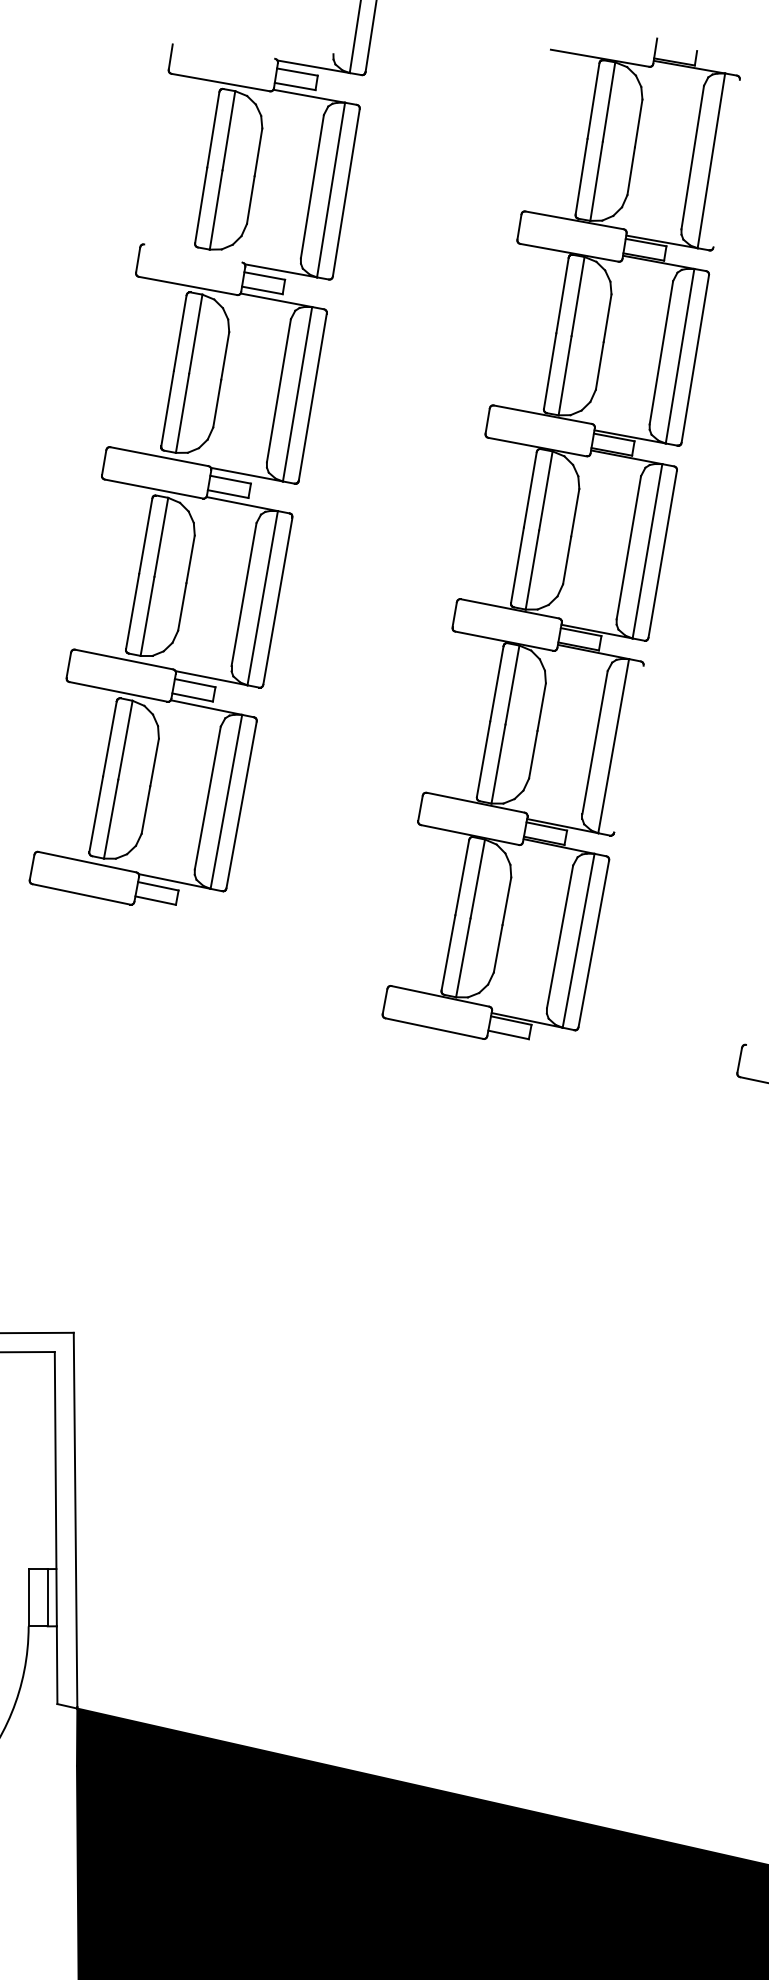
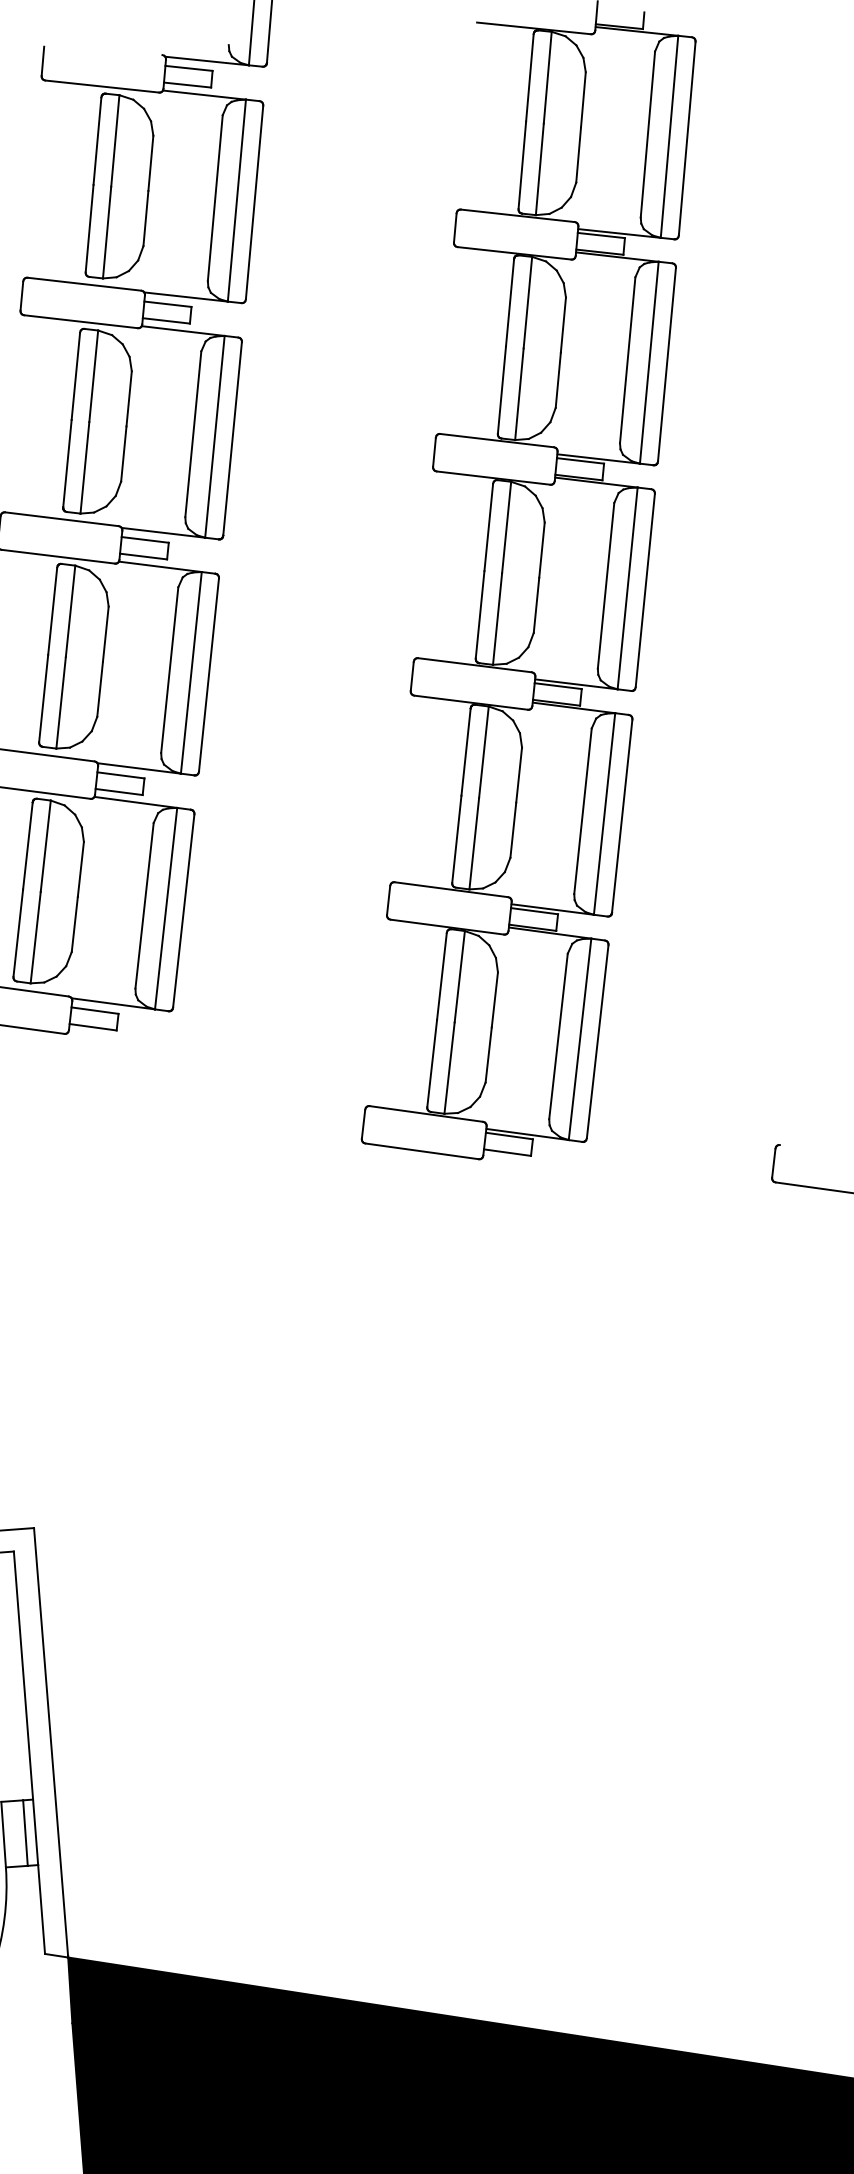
line: (726, 163) -> (686, 138), added
line: (193, 253) -> (84, 284), added
line: (628, 748) -> (621, 815), added

